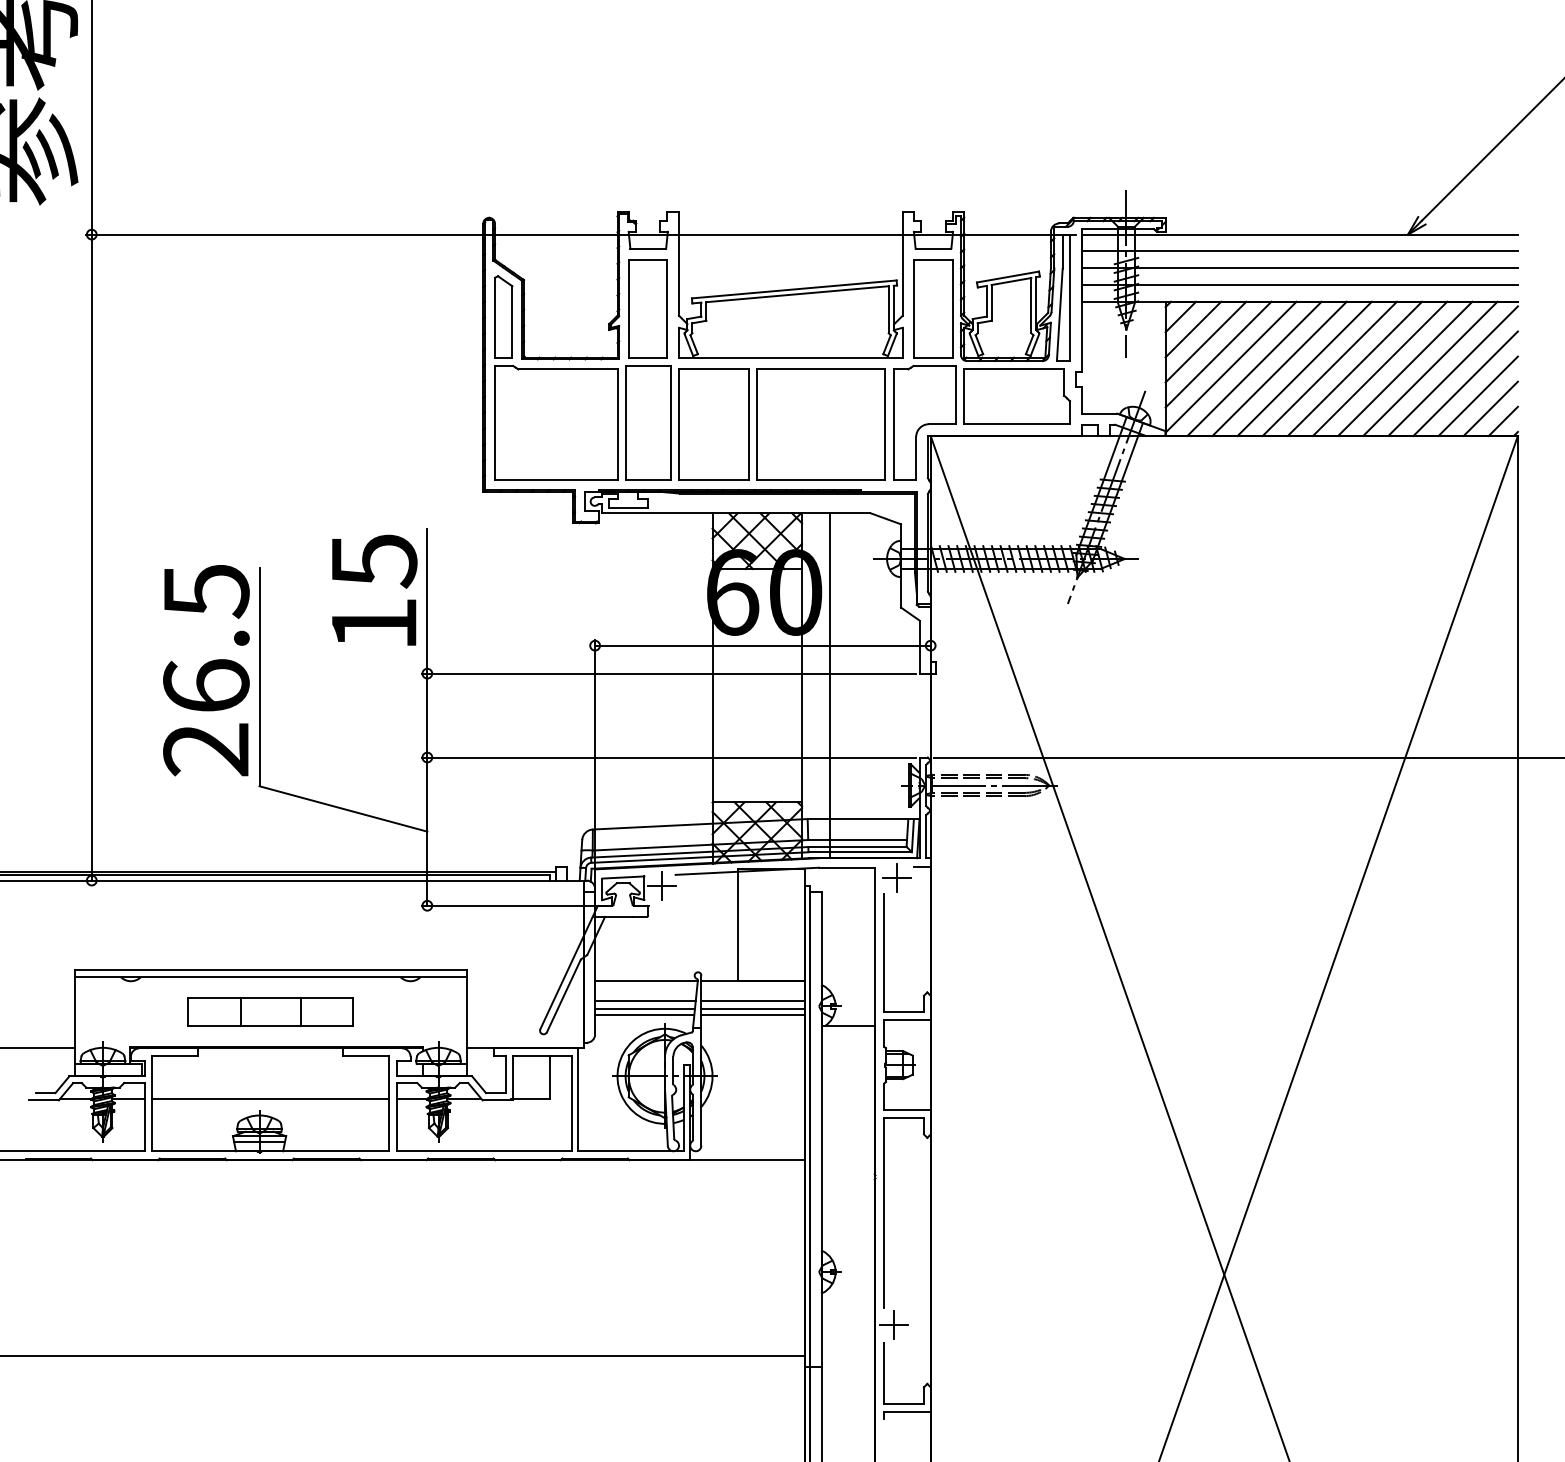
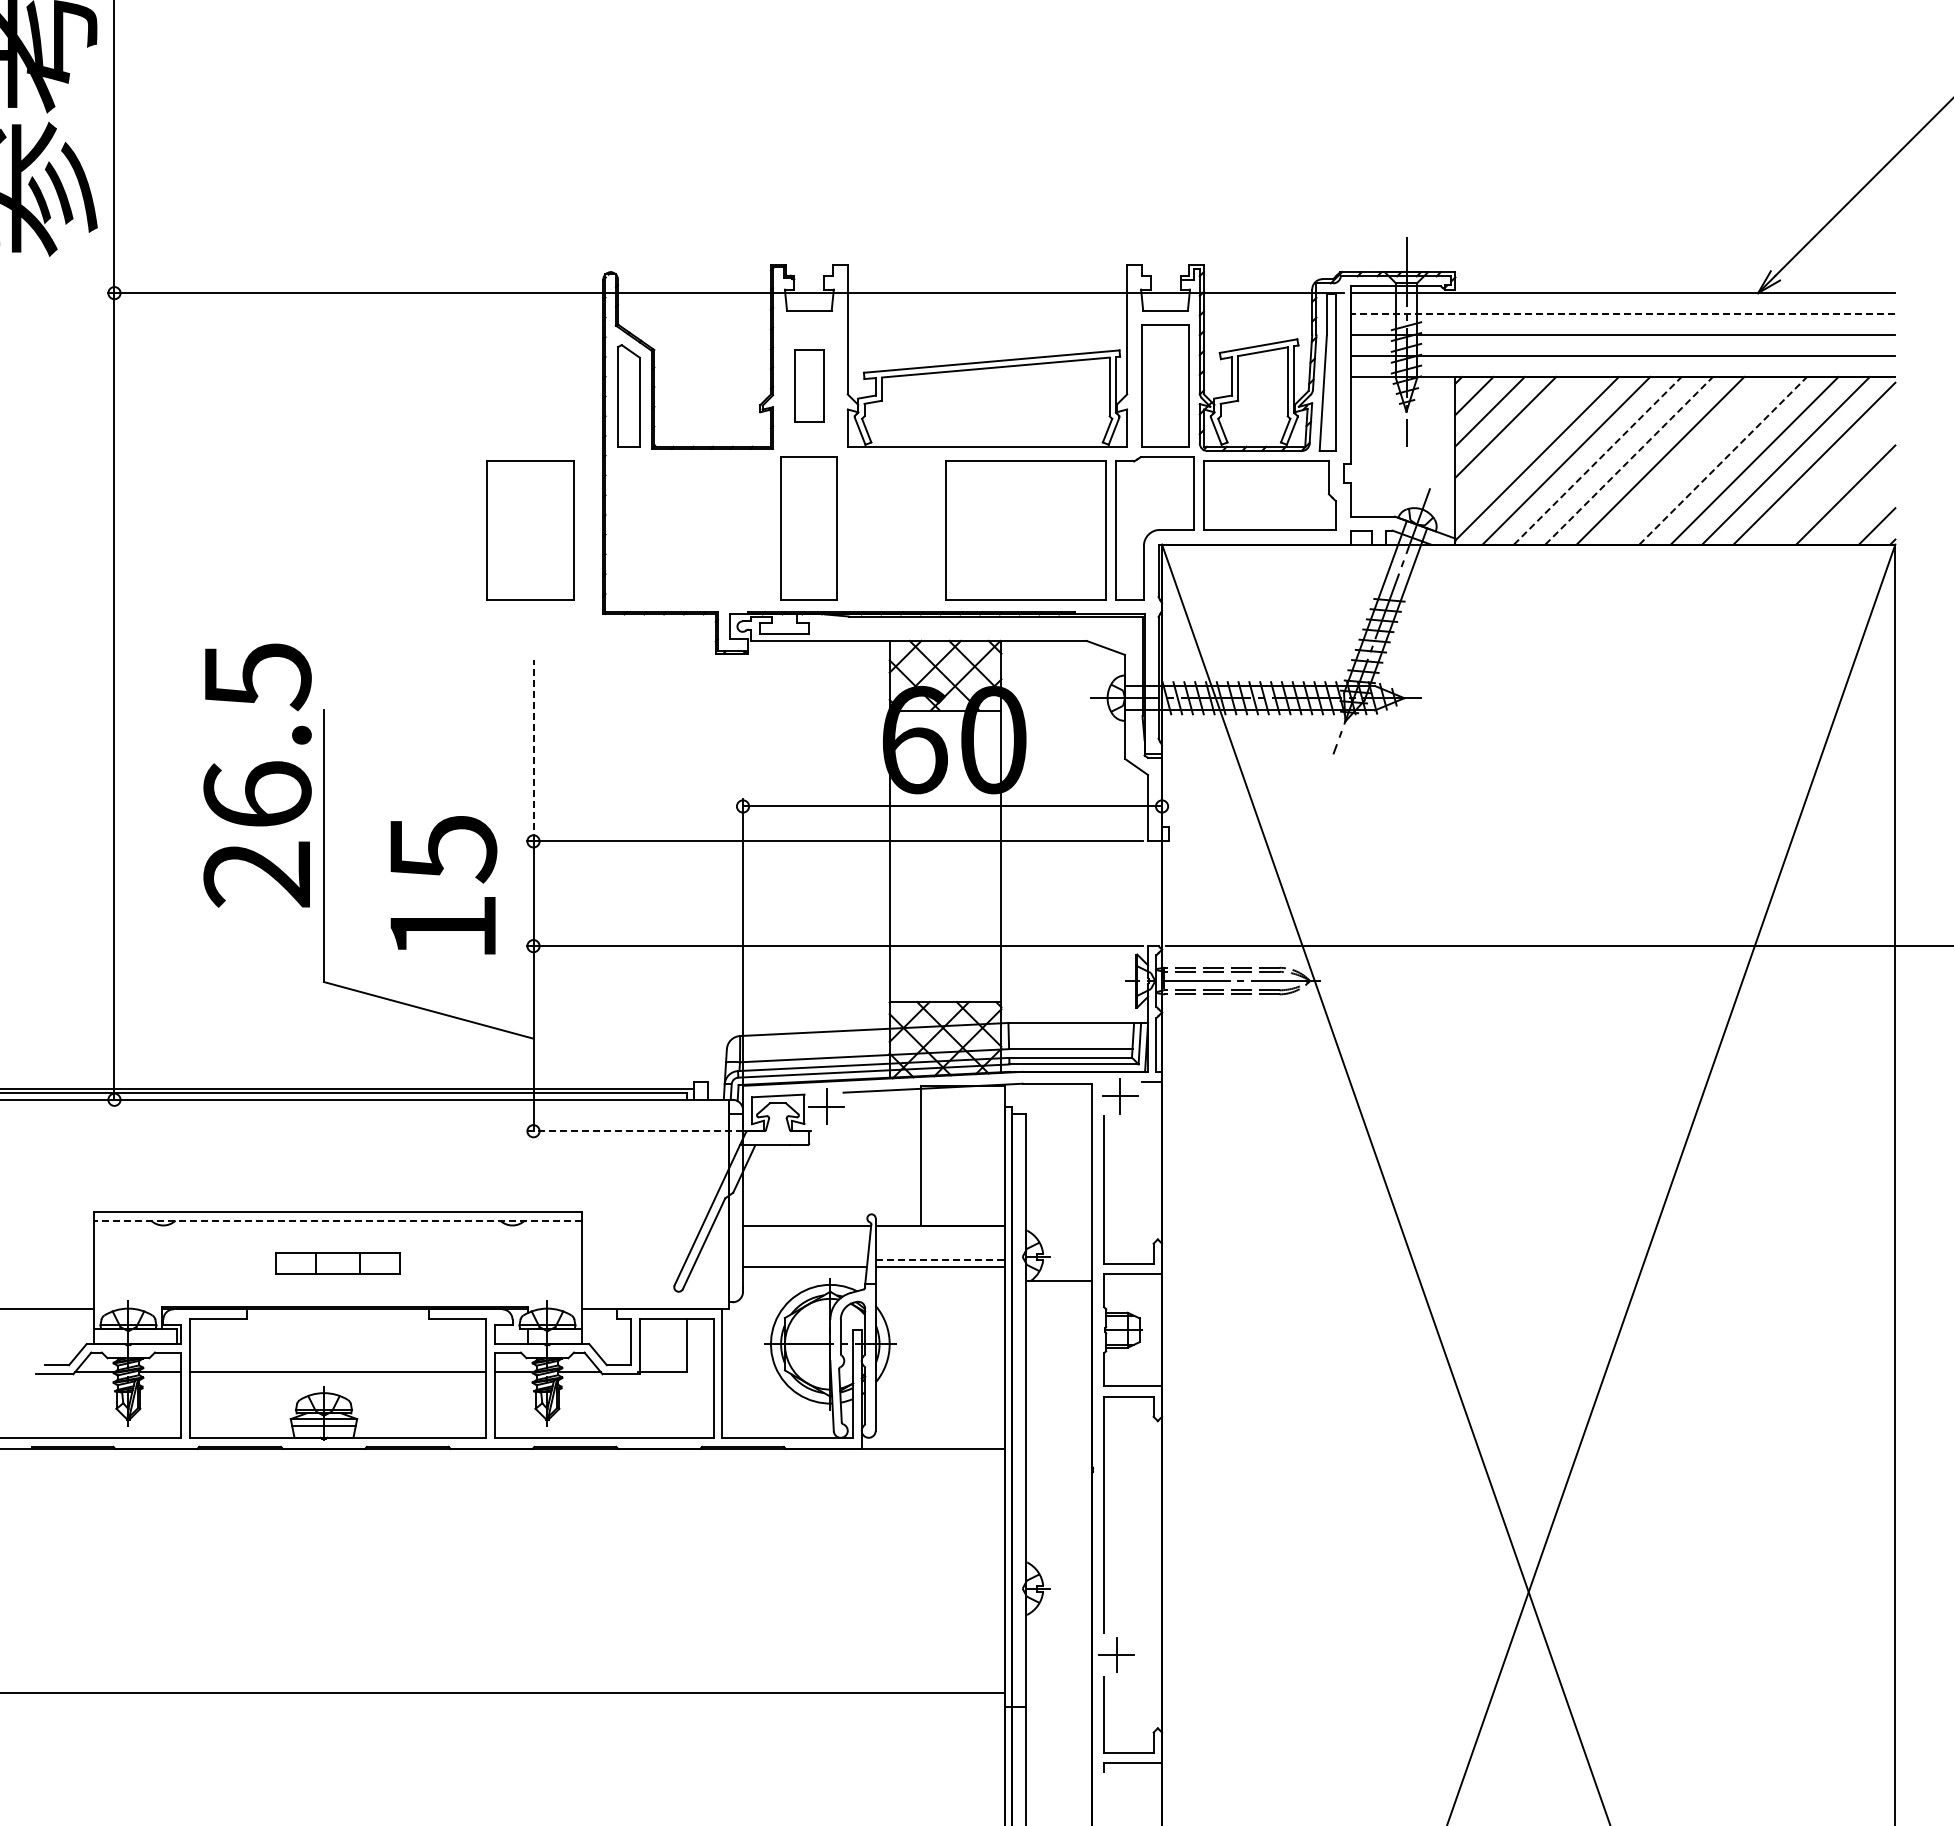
line: (1299, 251) -> (1622, 314), solid -> dashed
part: (648, 308) -> (809, 385), size x0.6
line: (1218, 354) -> (1521, 442), removed
line: (1279, 368) -> (1597, 460), solid -> dashed
line: (1305, 368) -> (1629, 460), solid -> dashed
line: (1354, 368) -> (1691, 460), removed
line: (1380, 368) -> (1723, 460), solid -> dashed
line: (1465, 383) -> (1829, 479), removed
line: (1490, 408) -> (1861, 510), removed
part: (556, 423) -> (694, 528), removed
part: (714, 424) -> (530, 530), moved
text: (374, 590) -> (443, 885), moved
line: (427, 600) -> (533, 750), solid -> dashed
text: (206, 670) -> (257, 775), moved
line: (830, 684) -> (1036, 855), removed
line: (508, 905) -> (634, 1131), solid -> dashed
line: (270, 977) -> (337, 1220), solid -> dashed
line: (645, 1000) -> (805, 1249), removed
line: (752, 1000) -> (939, 1249), removed
line: (645, 1009) -> (805, 1260), removed
line: (753, 1009) -> (940, 1260), solid -> dashed
part: (270, 1011) -> (337, 1263), size x0.6

